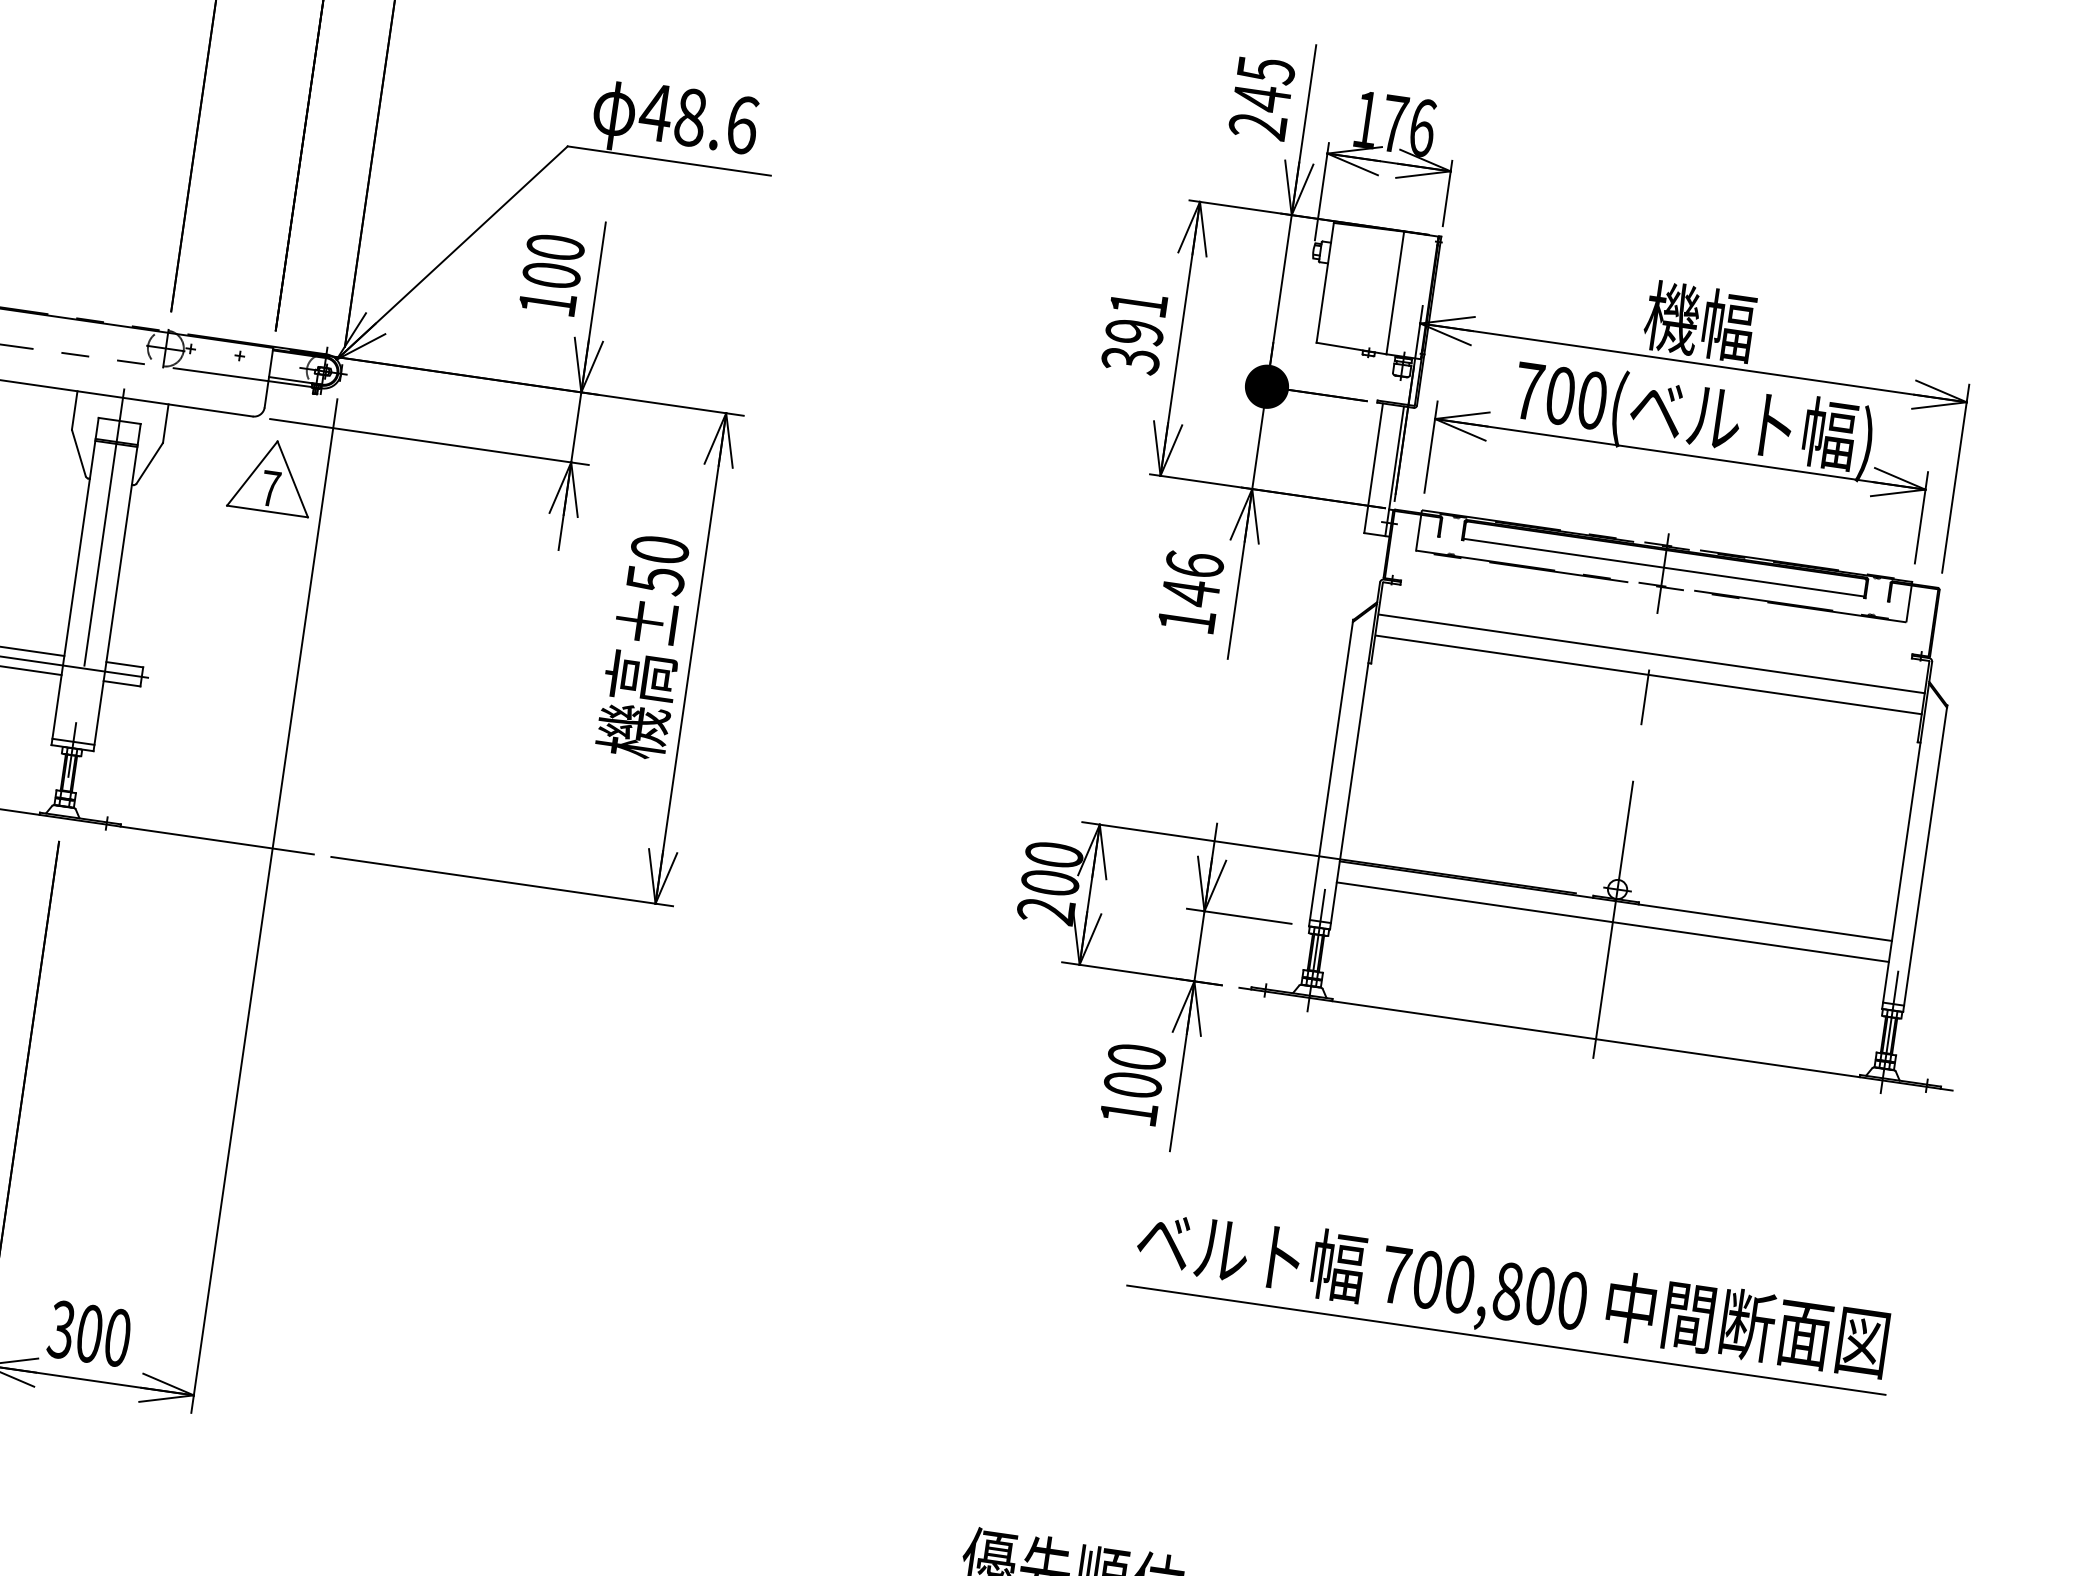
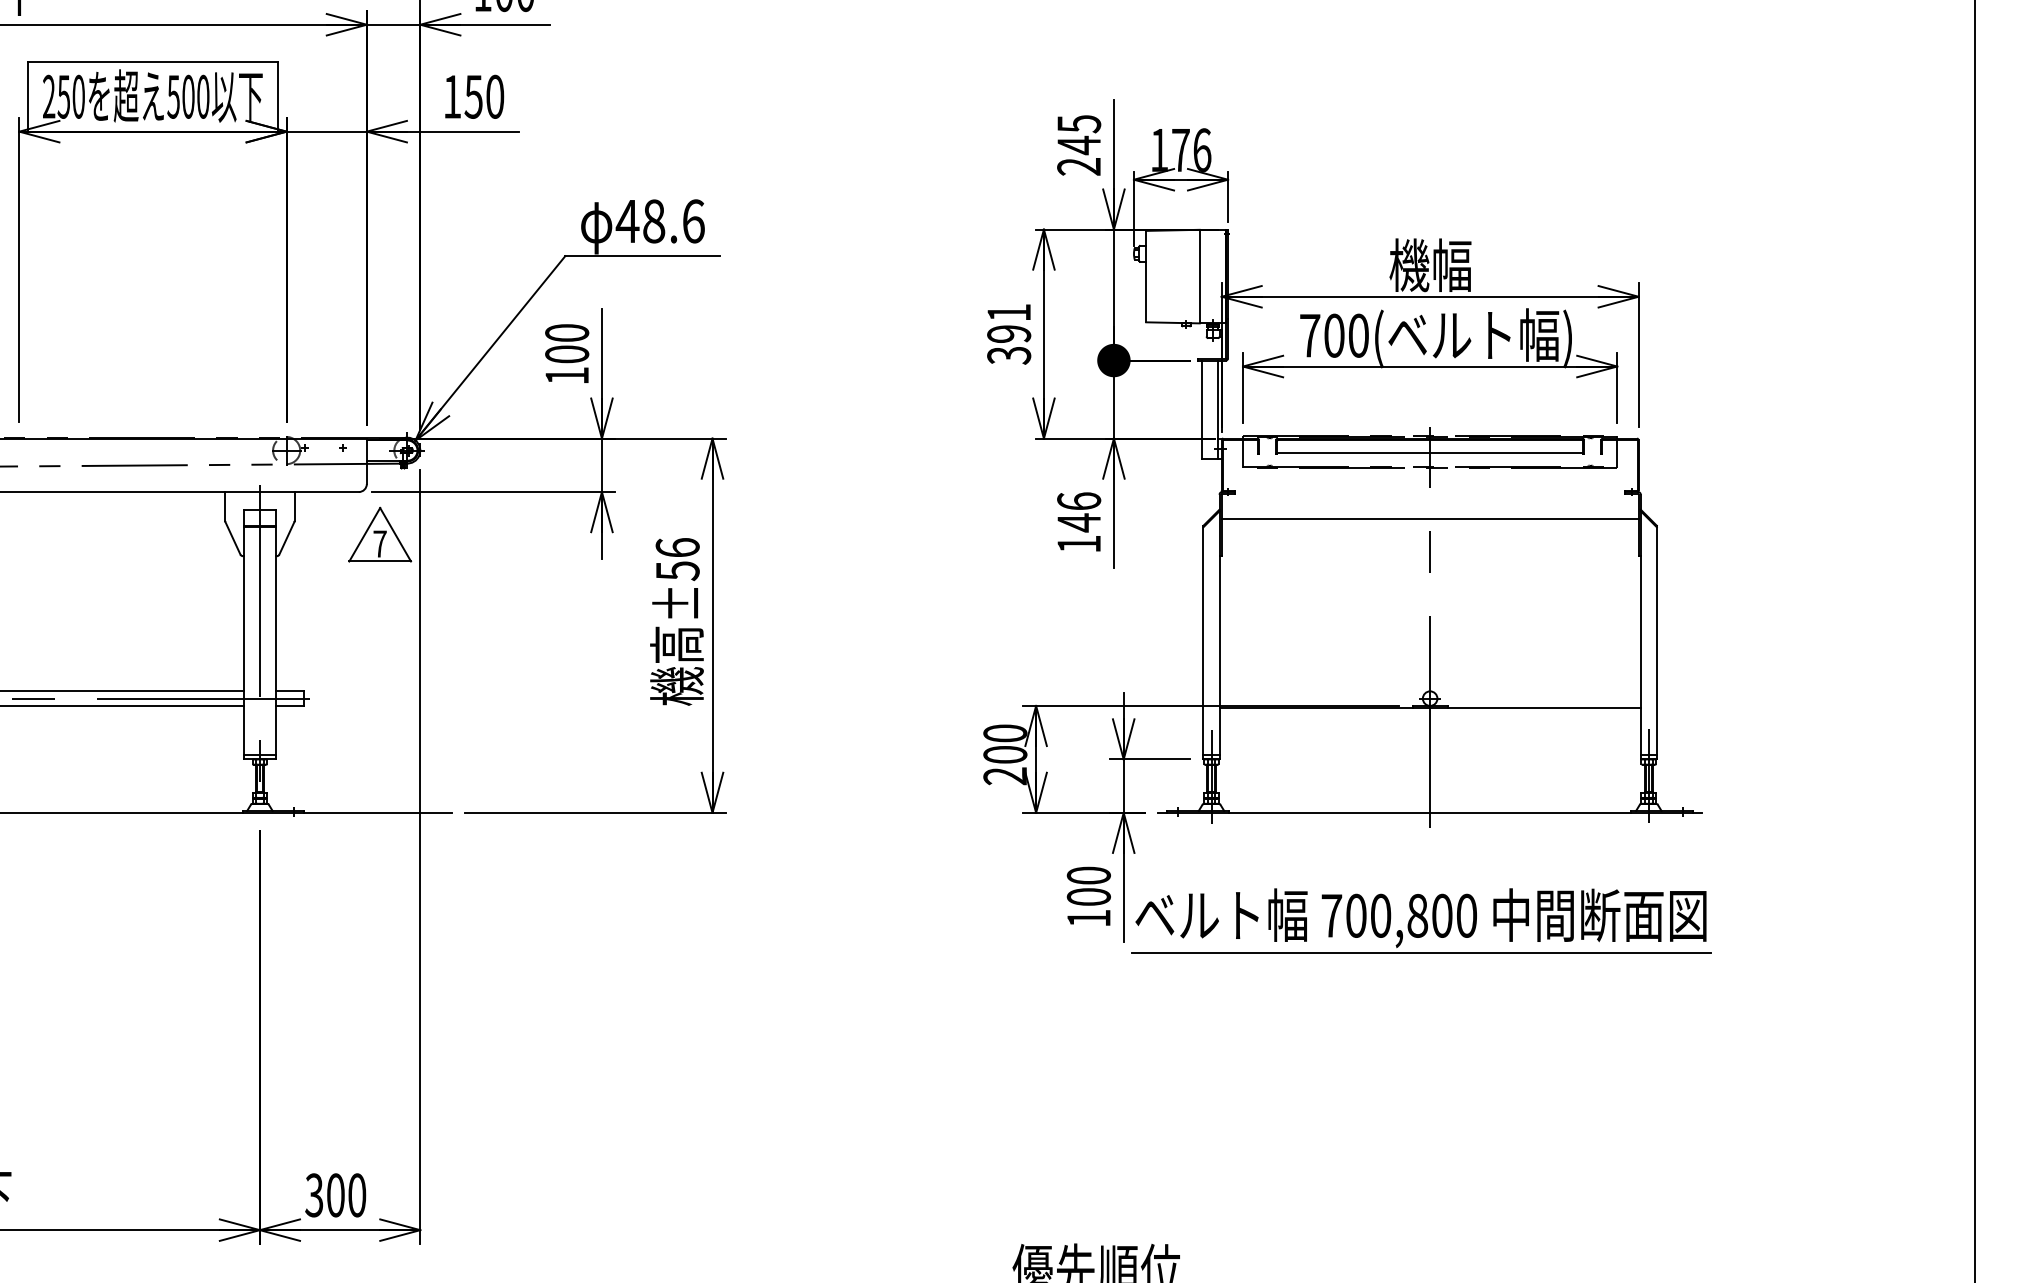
text: (659, 549) -> (677, 547), ±50 -> ±56
line: (1649, 674) -> (1430, 534), removed
line: (1612, 921) -> (1429, 723), removed
part: (1512, 1298) -> (1421, 920), moved

